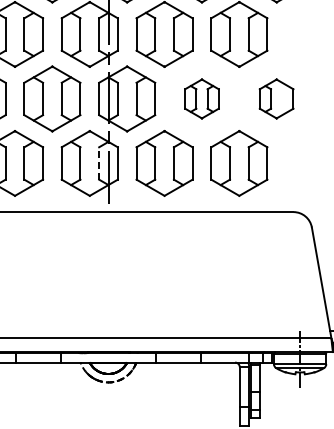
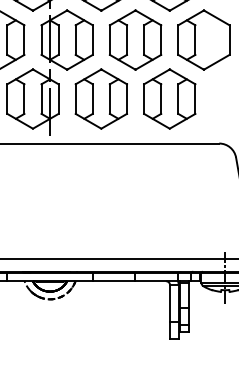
part: (201, 98) -> (135, 39), size x1.67
part: (276, 98) -> (203, 39), size x1.67
line: (99, 162) -> (41, 98), dashed -> solid

